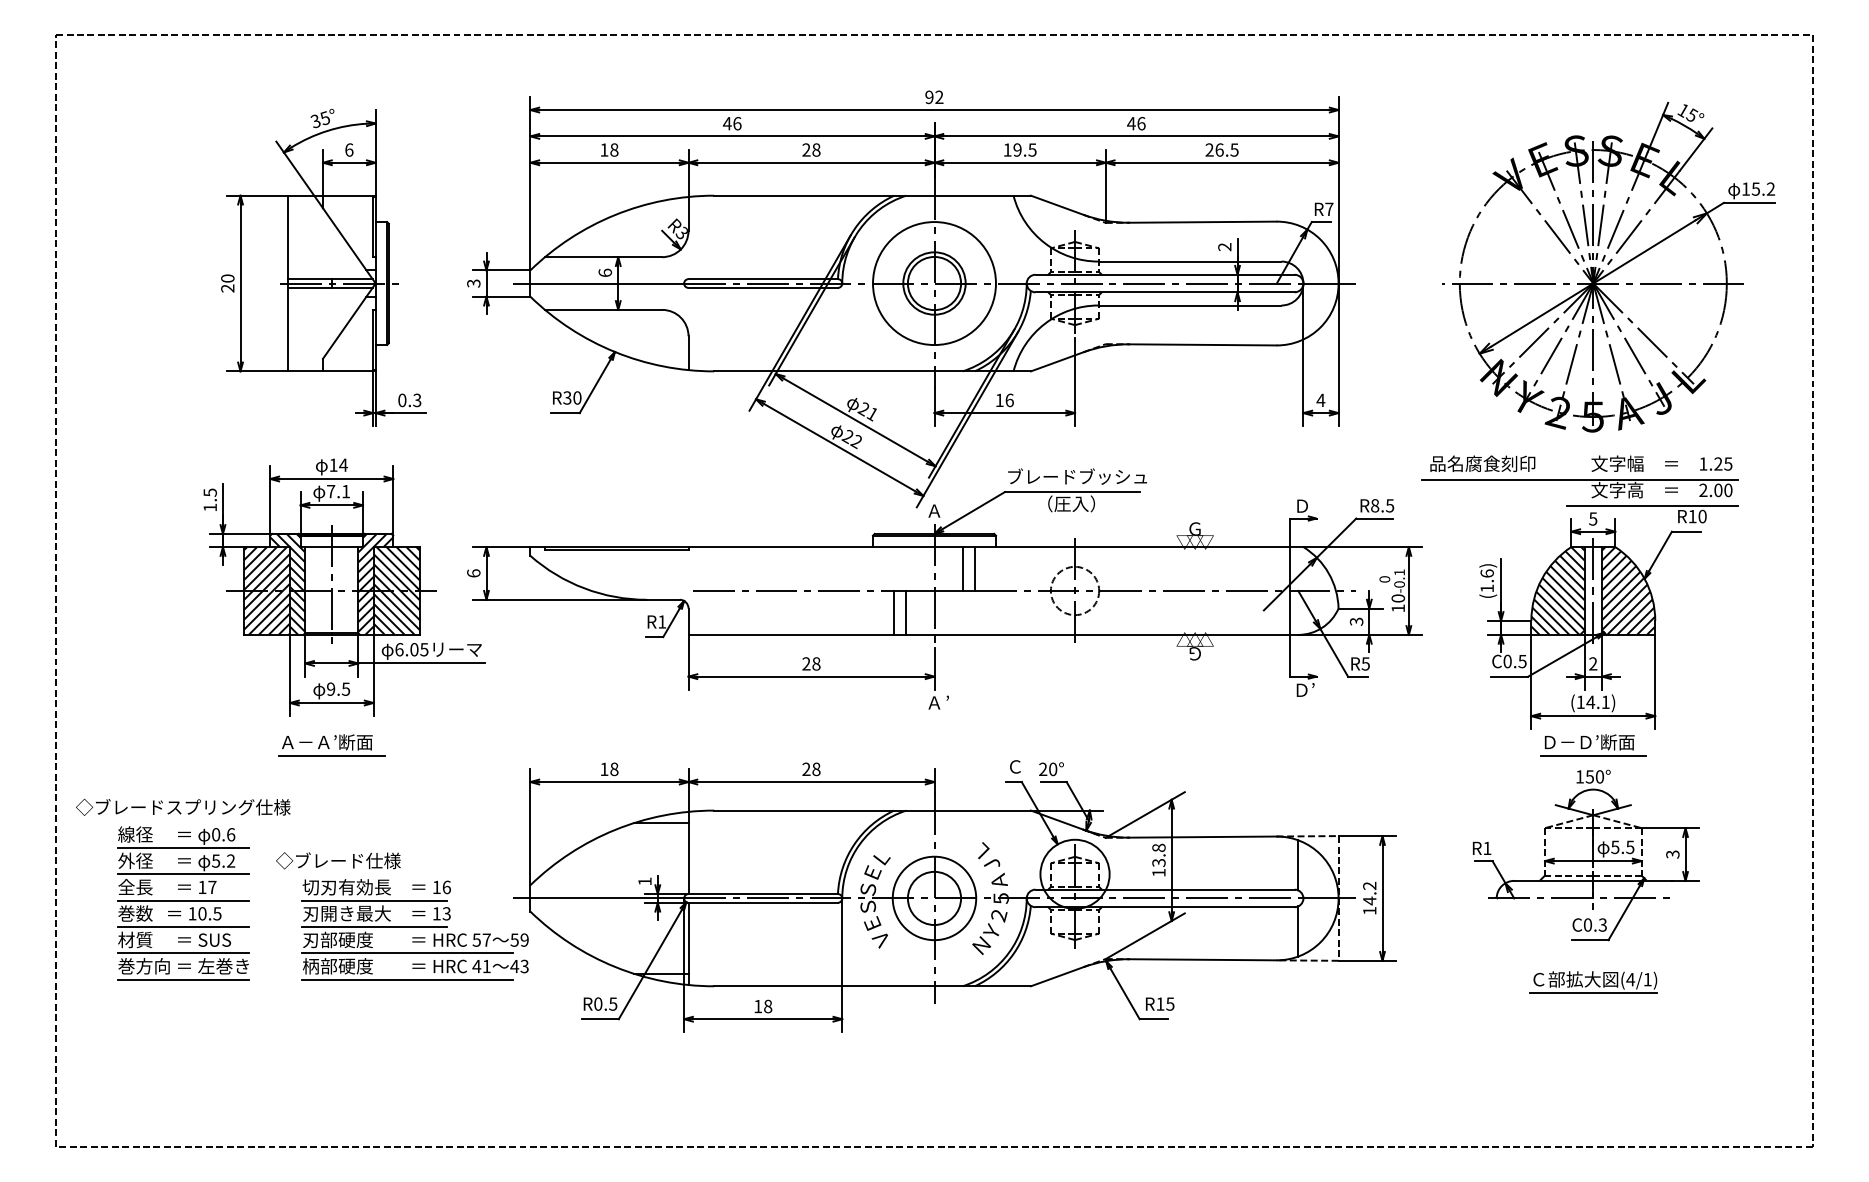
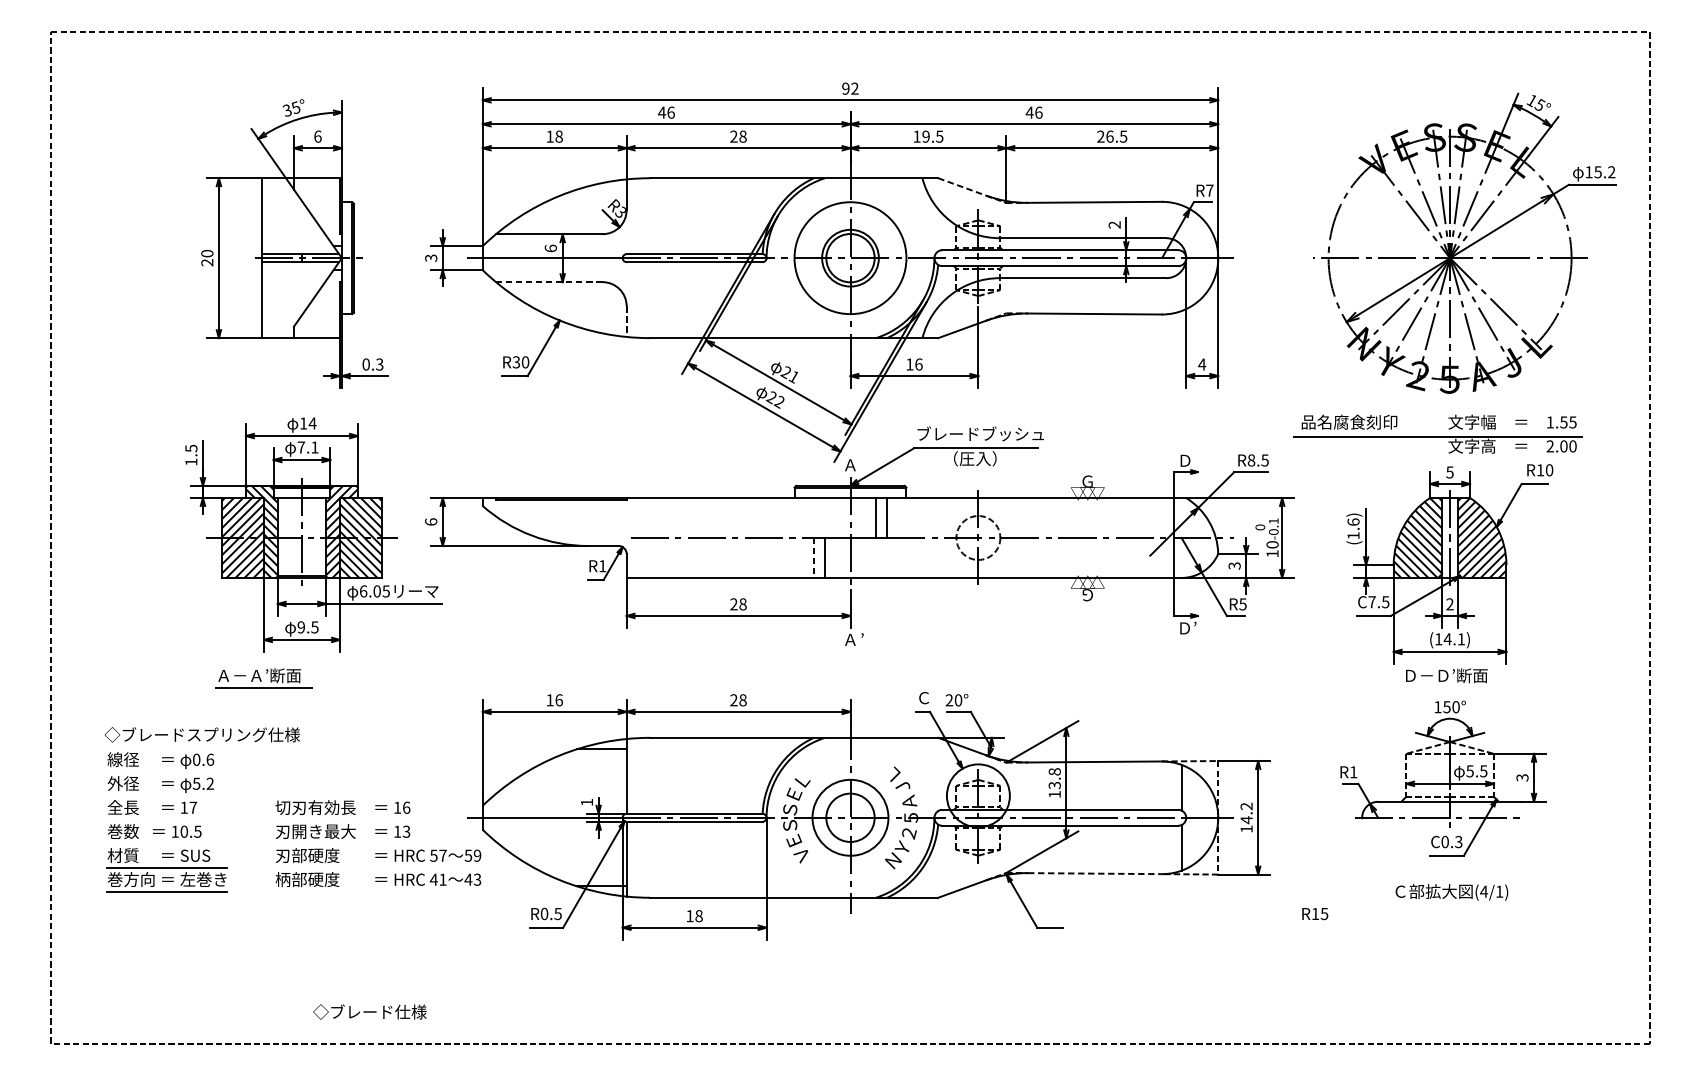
line: (1057, 205) -> (962, 187), solid -> dashed
line: (603, 309) -> (549, 281), solid -> dashed
line: (688, 353) -> (626, 321), solid -> dashed
text: (1718, 463) -> (1564, 421), 1.25 -> 1.55
line: (1652, 505) -> (1503, 460), removed
line: (894, 612) -> (814, 557), solid -> dashed
text: (1507, 661) -> (1371, 602), C0.5 -> C7.5
part: (331, 745) -> (263, 678), moved
line: (1592, 755) -> (1449, 687), removed
text: (614, 768) -> (559, 699), 18 -> 16
text: (183, 806) -> (202, 734), moved
line: (183, 847) -> (167, 771), removed
text: (338, 860) -> (369, 1011), moved
line: (183, 874) -> (167, 796), removed
line: (183, 900) -> (167, 819), removed
line: (374, 900) -> (340, 819), removed
line: (183, 926) -> (167, 843), removed
line: (374, 926) -> (340, 843), removed
line: (407, 953) -> (370, 867), removed
line: (1203, 959) -> (1095, 873), solid -> dashed
line: (407, 979) -> (370, 891), removed
line: (1592, 992) -> (1449, 903), removed
text: (1160, 1003) -> (1315, 913), moved

